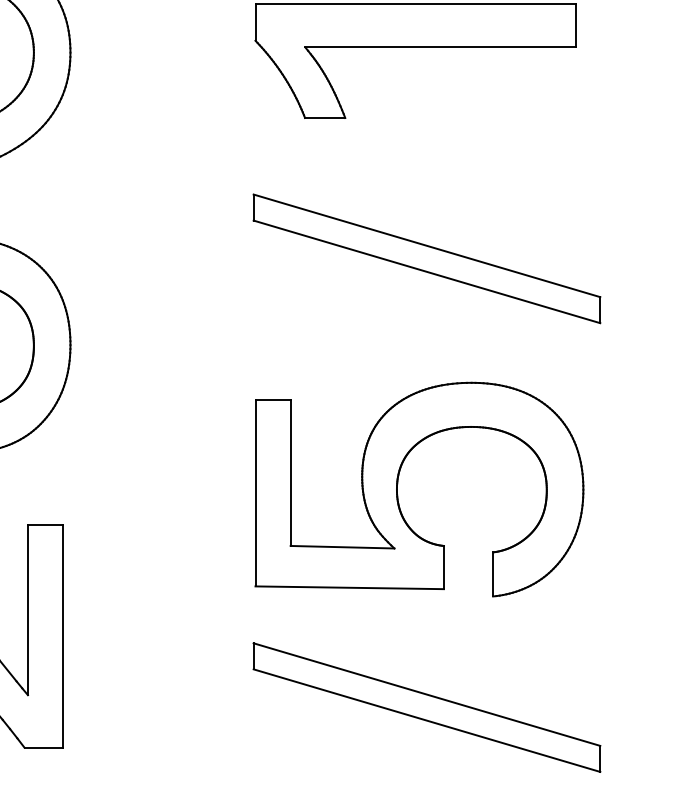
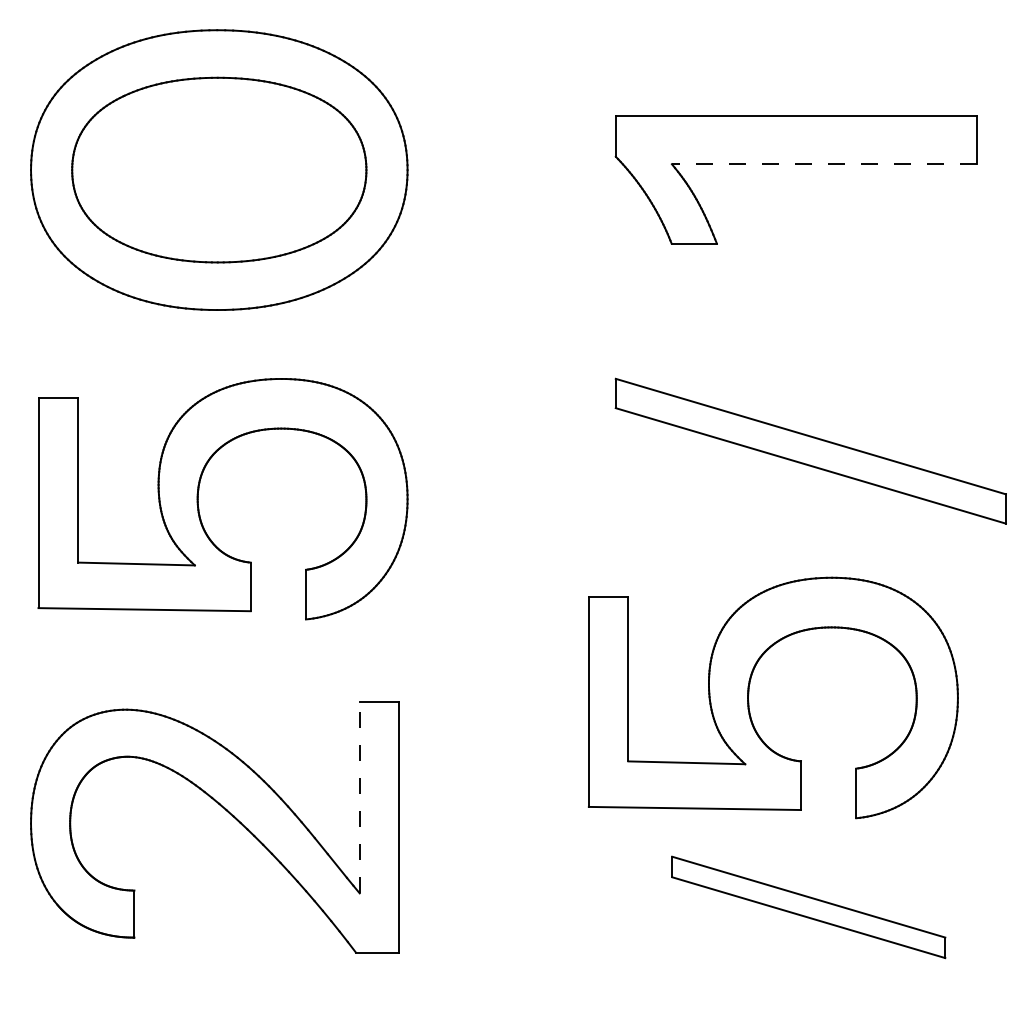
line: (439, 47) -> (823, 164), solid -> dashed
part: (426, 258) -> (810, 450), moved
part: (398, 486) -> (749, 694), moved
line: (27, 610) -> (359, 797), solid -> dashed
part: (426, 707) -> (808, 907), size x0.7

